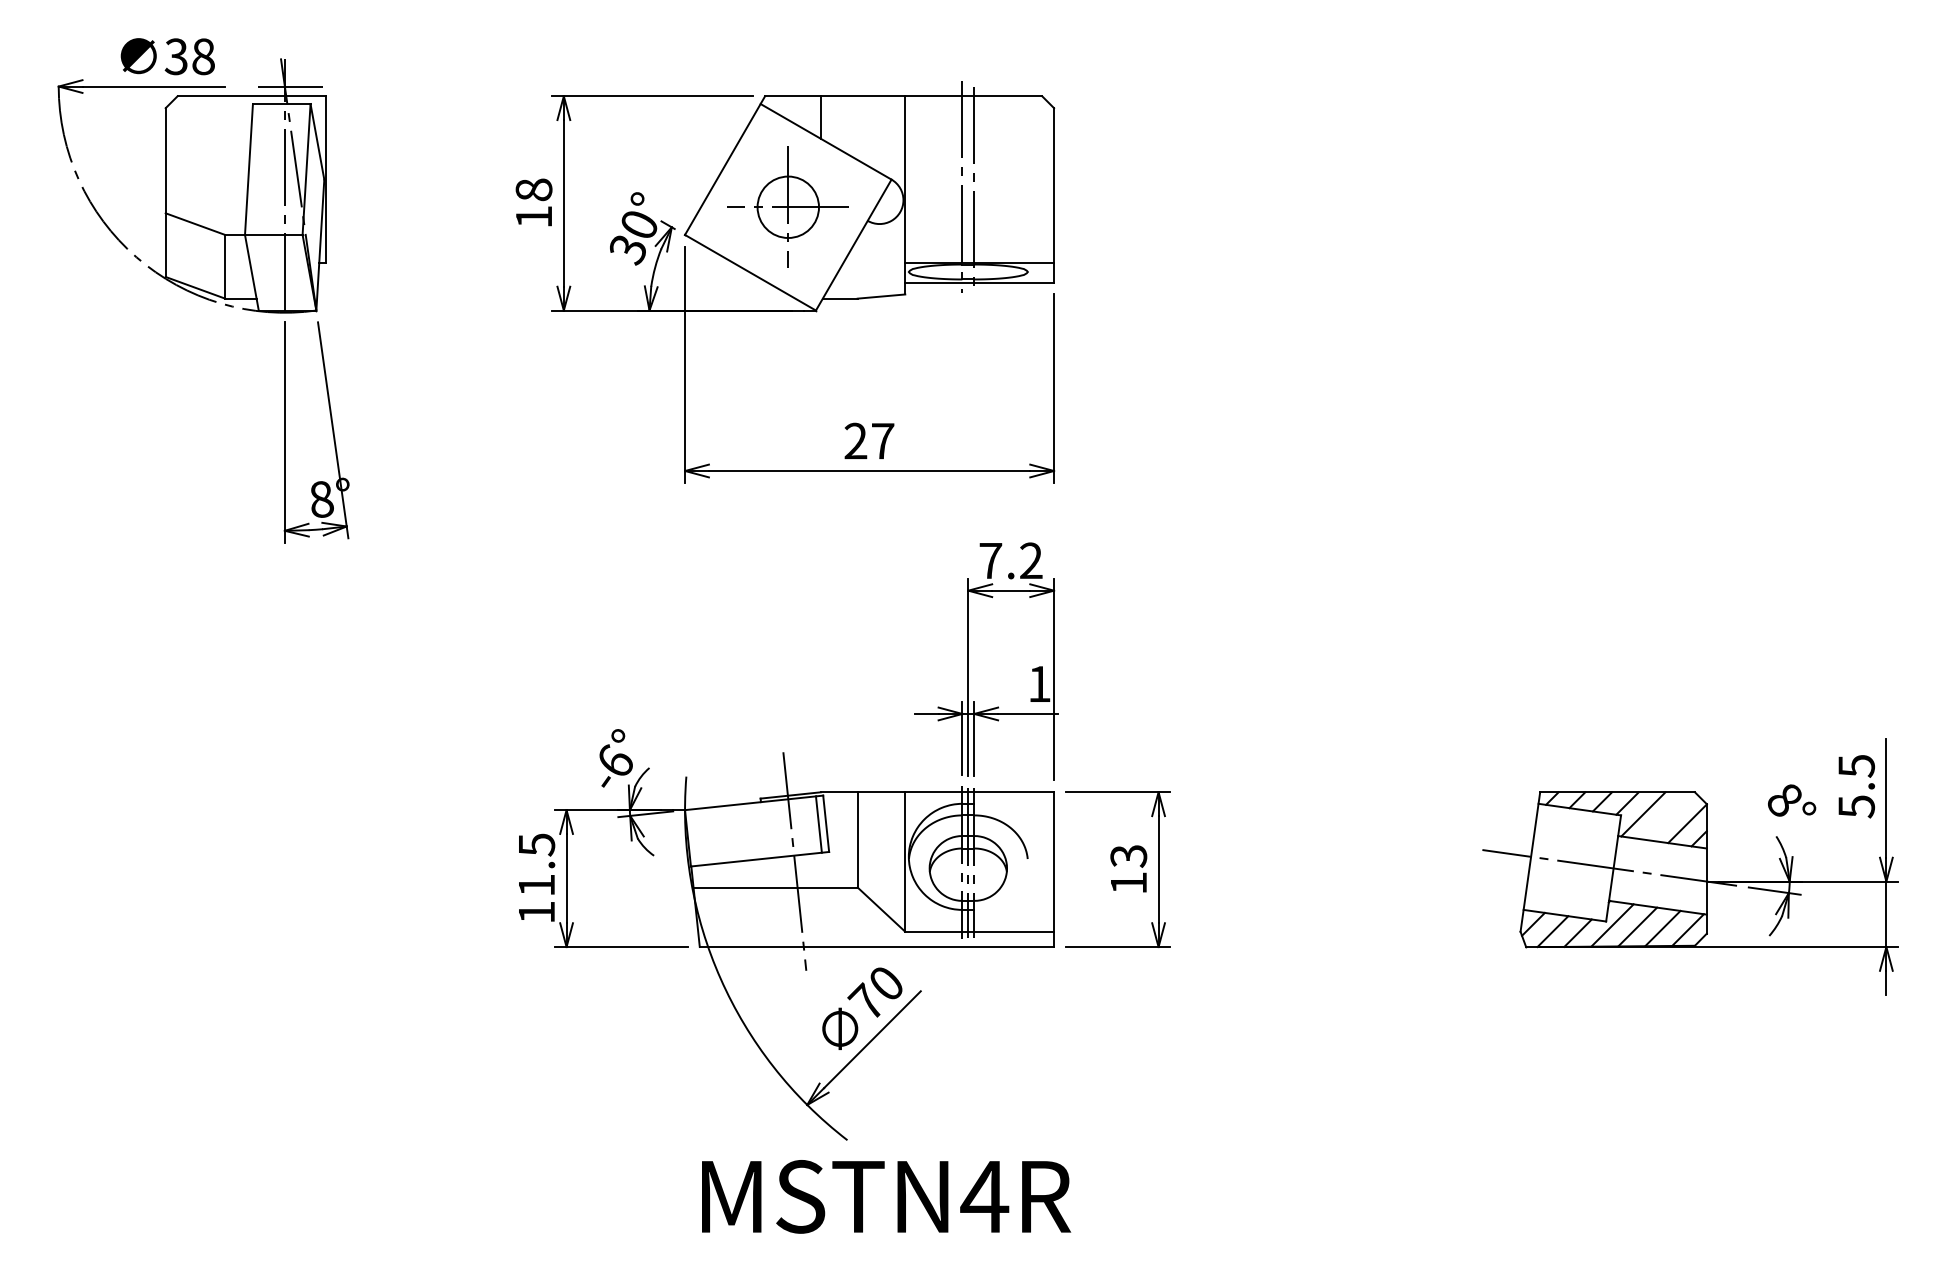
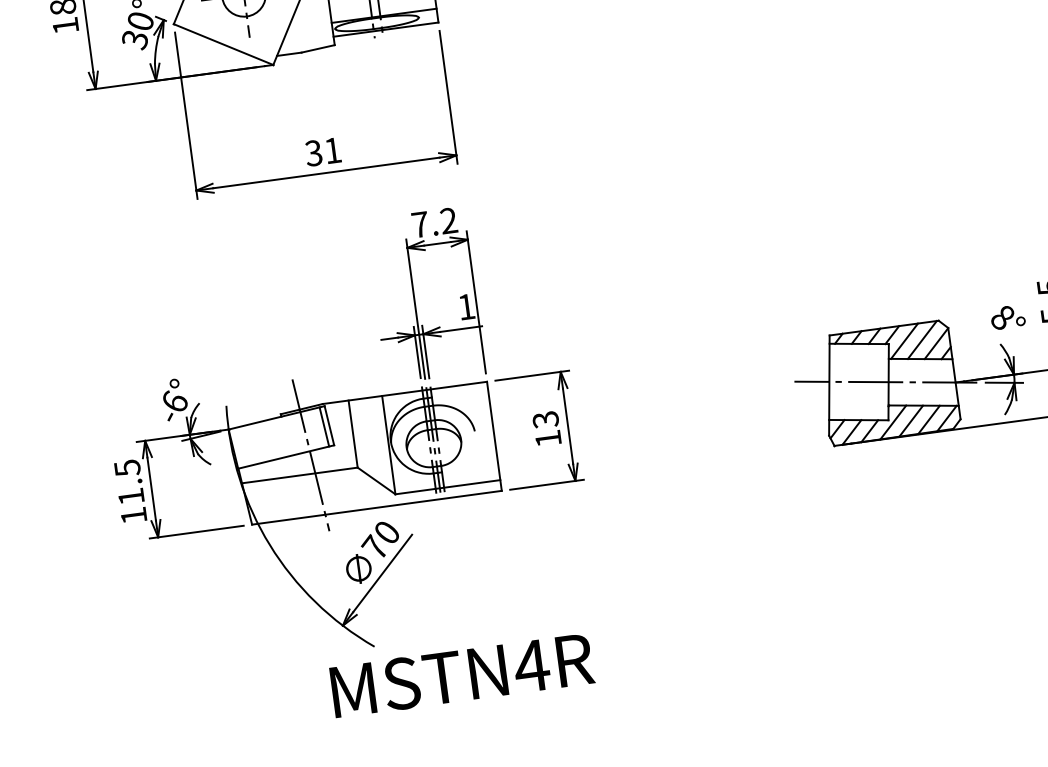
text: (869, 441) -> (323, 152), 27 -> 31
line: (1668, 815) -> (922, 339), added
text: (886, 1196) -> (462, 675), moved

